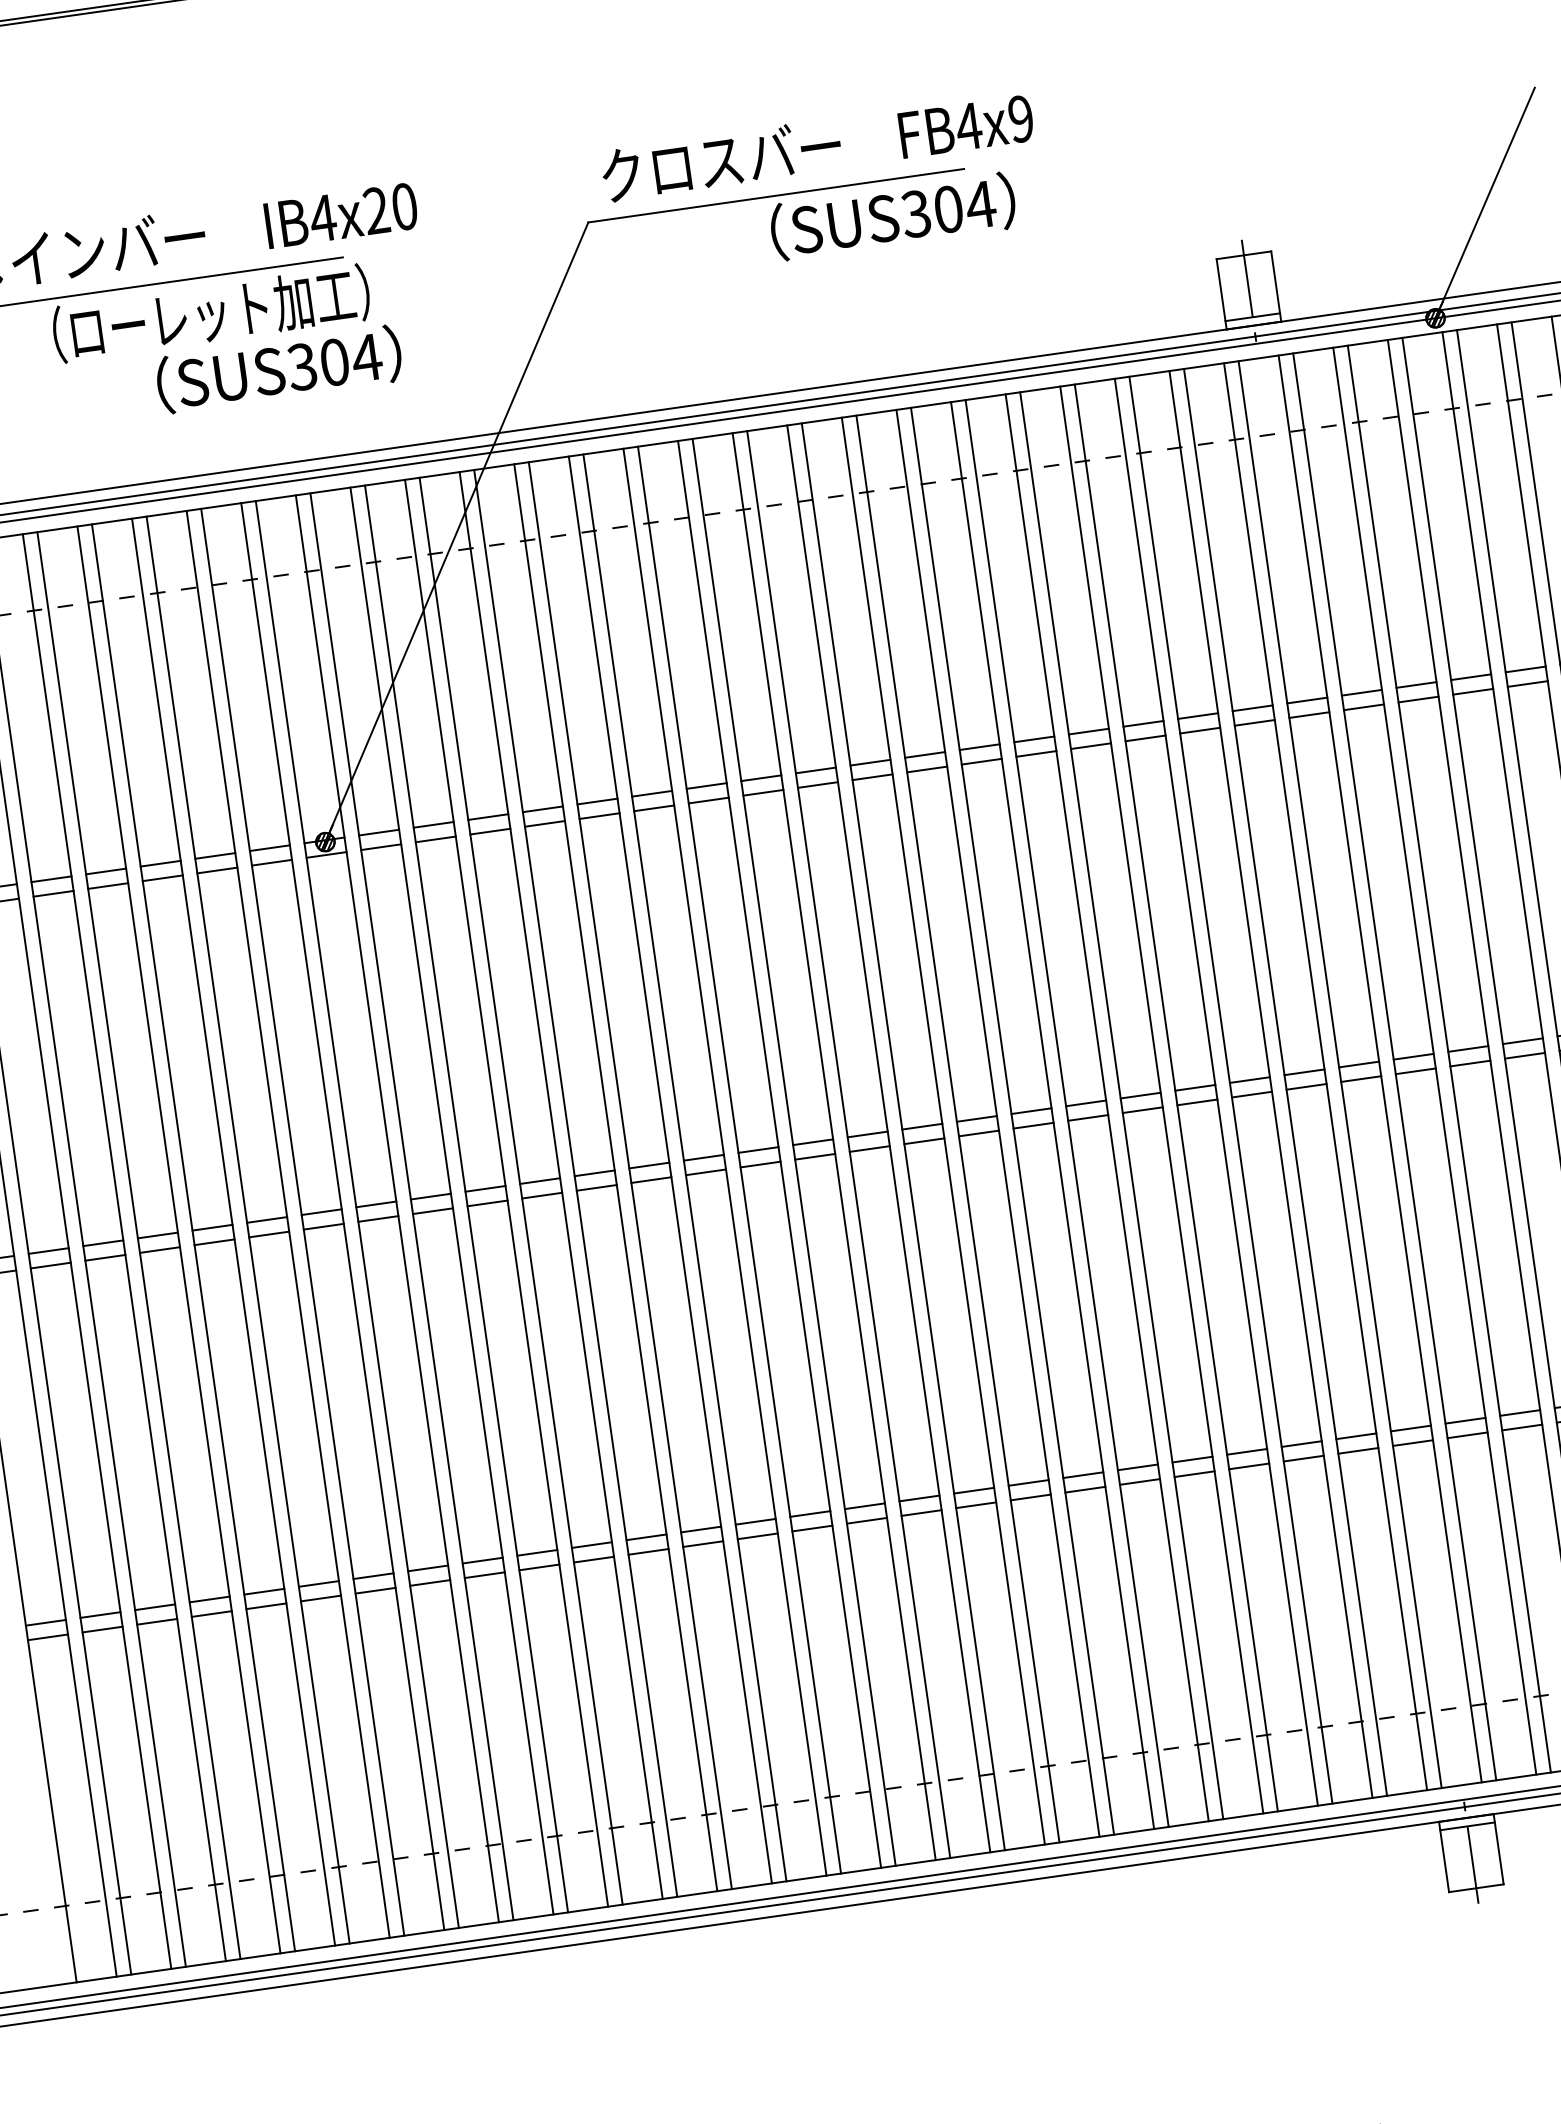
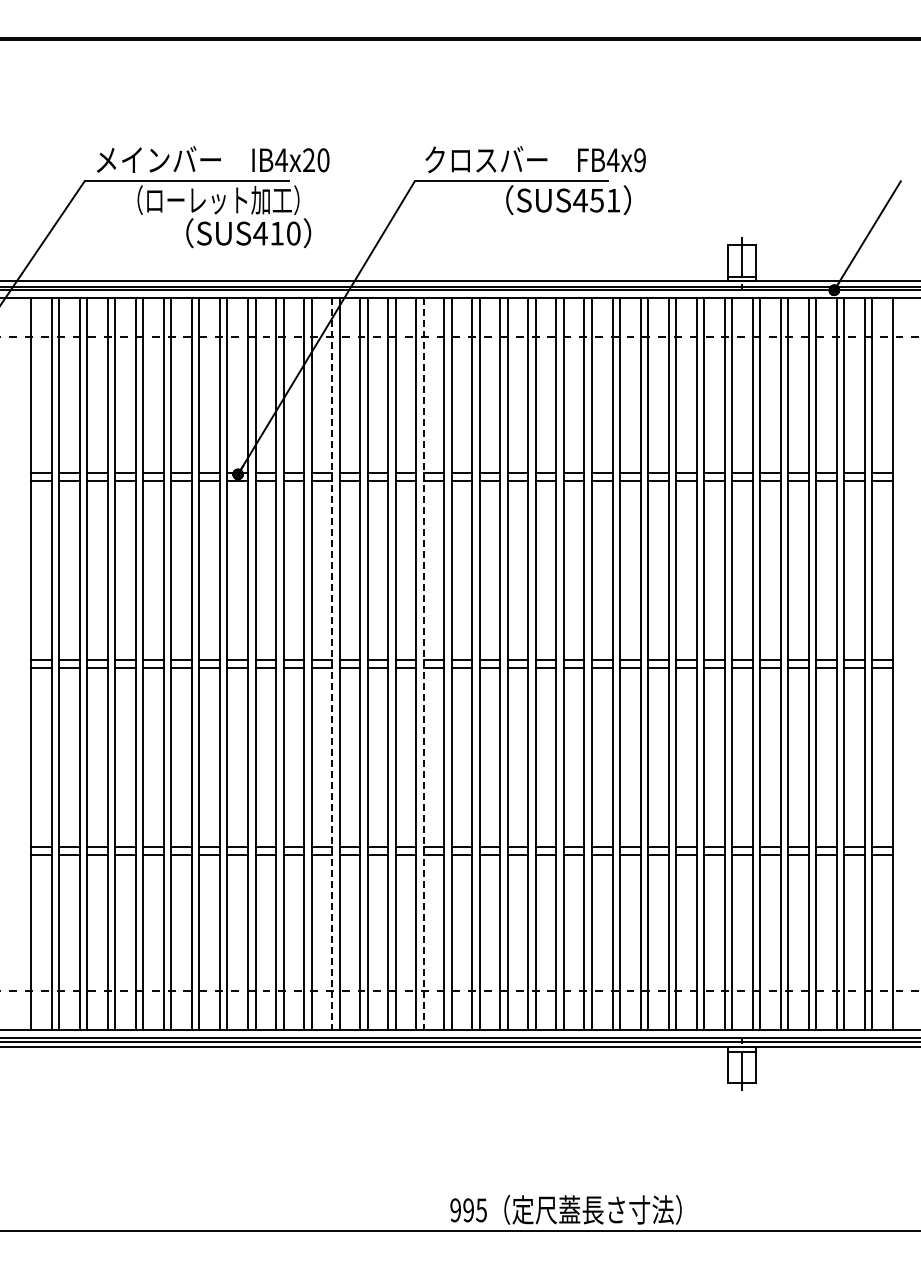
text: (947, 209) -> (596, 200), SUS304 -> SUS451
text: (335, 362) -> (277, 233), SUS304 -> SUS410
line: (739, 1161) -> (423, 664), solid -> dashed
line: (561, 1186) -> (332, 664), solid -> dashed

